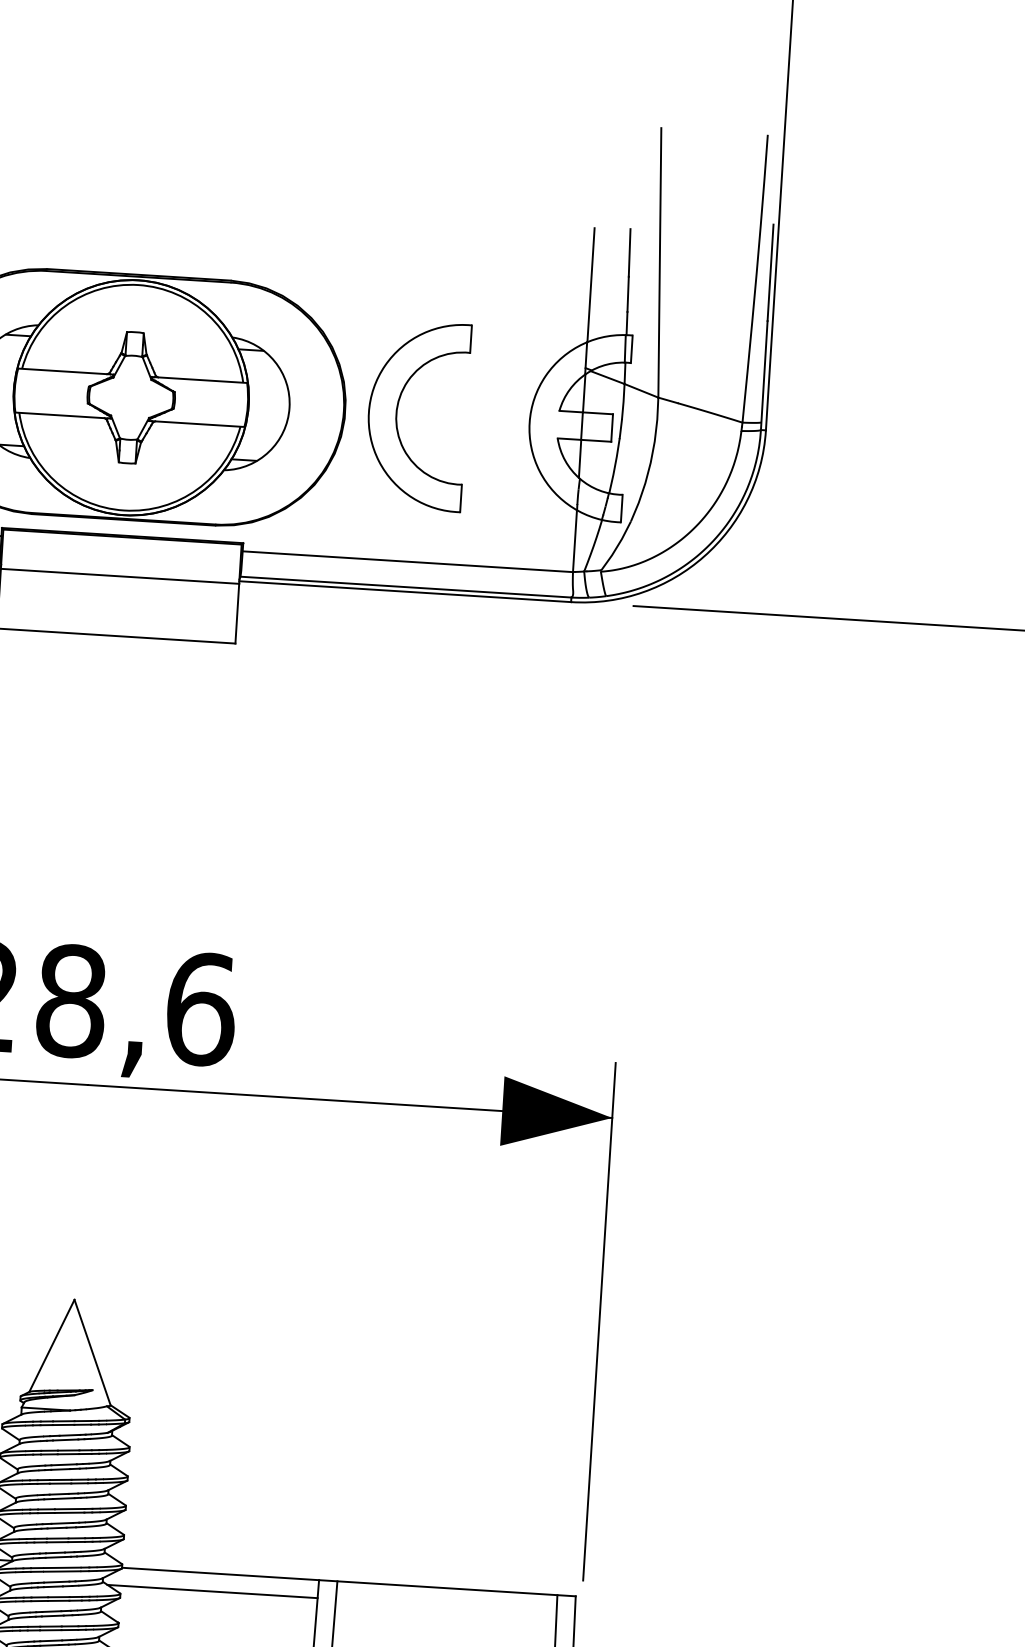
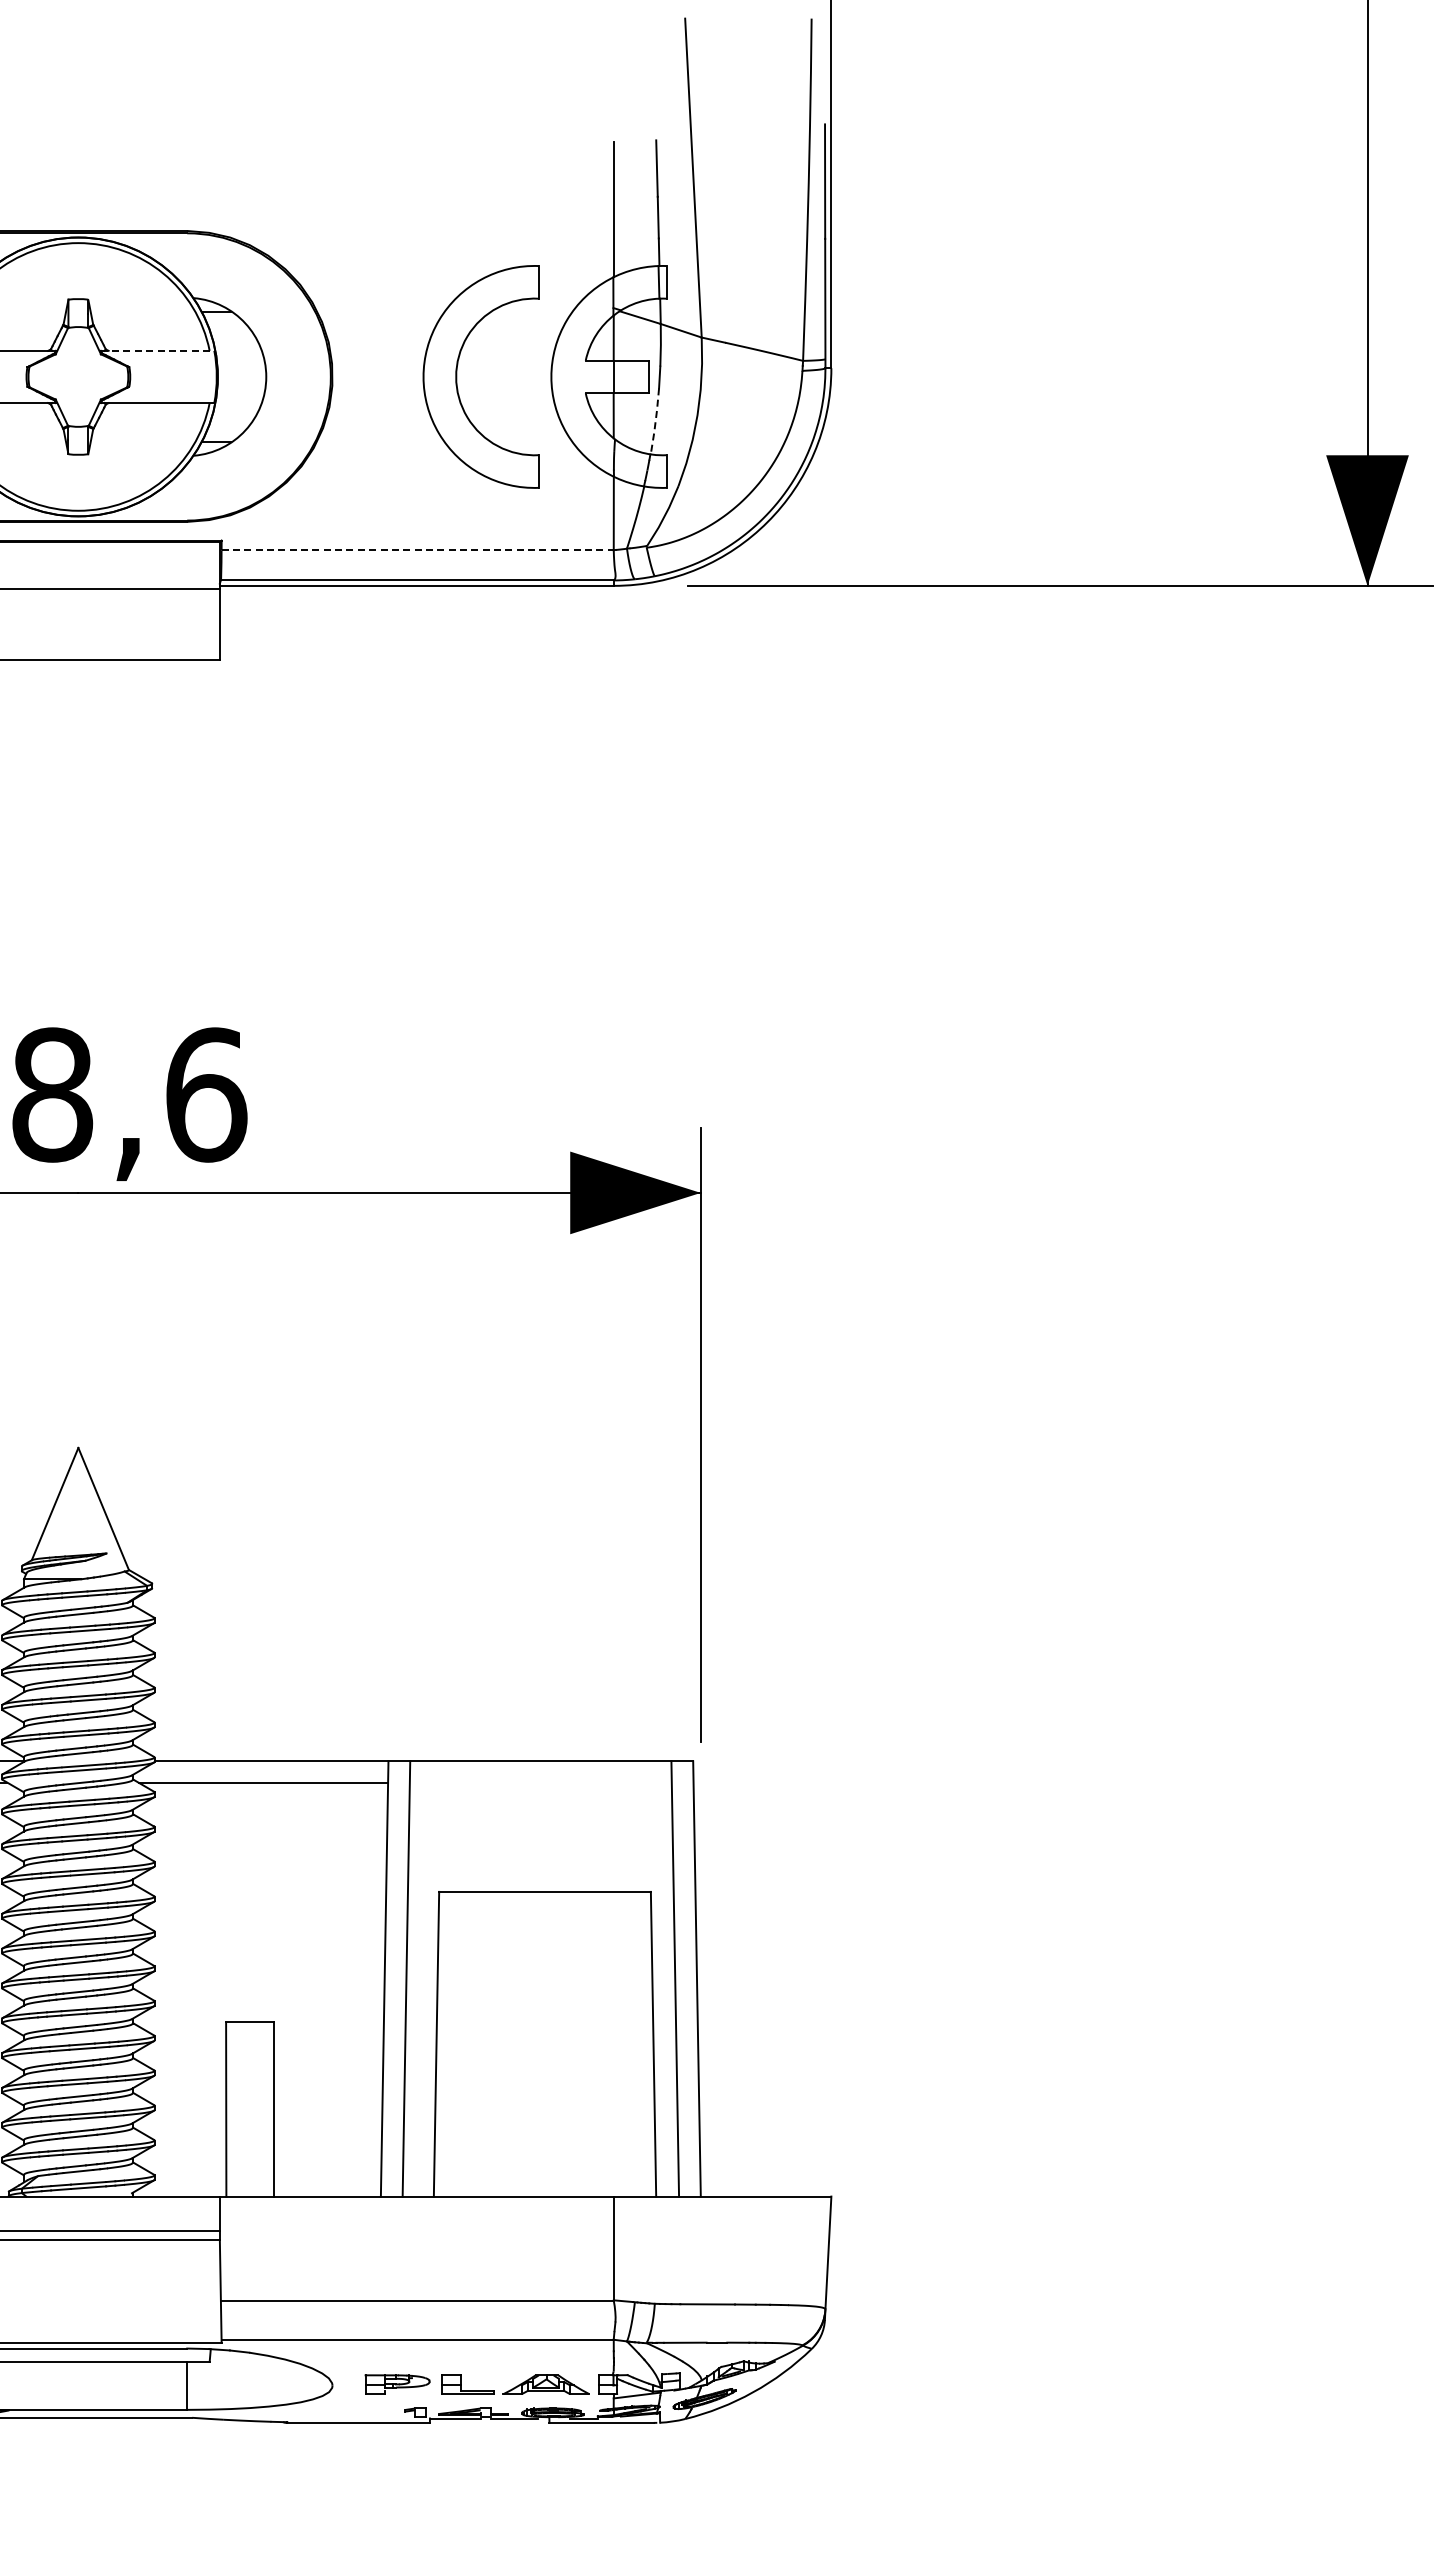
line: (199, 379) -> (157, 350), solid -> dashed
part: (397, 414) -> (457, 376), moved
line: (614, 465) -> (655, 421), solid -> dashed
line: (408, 561) -> (418, 550), solid -> dashed

